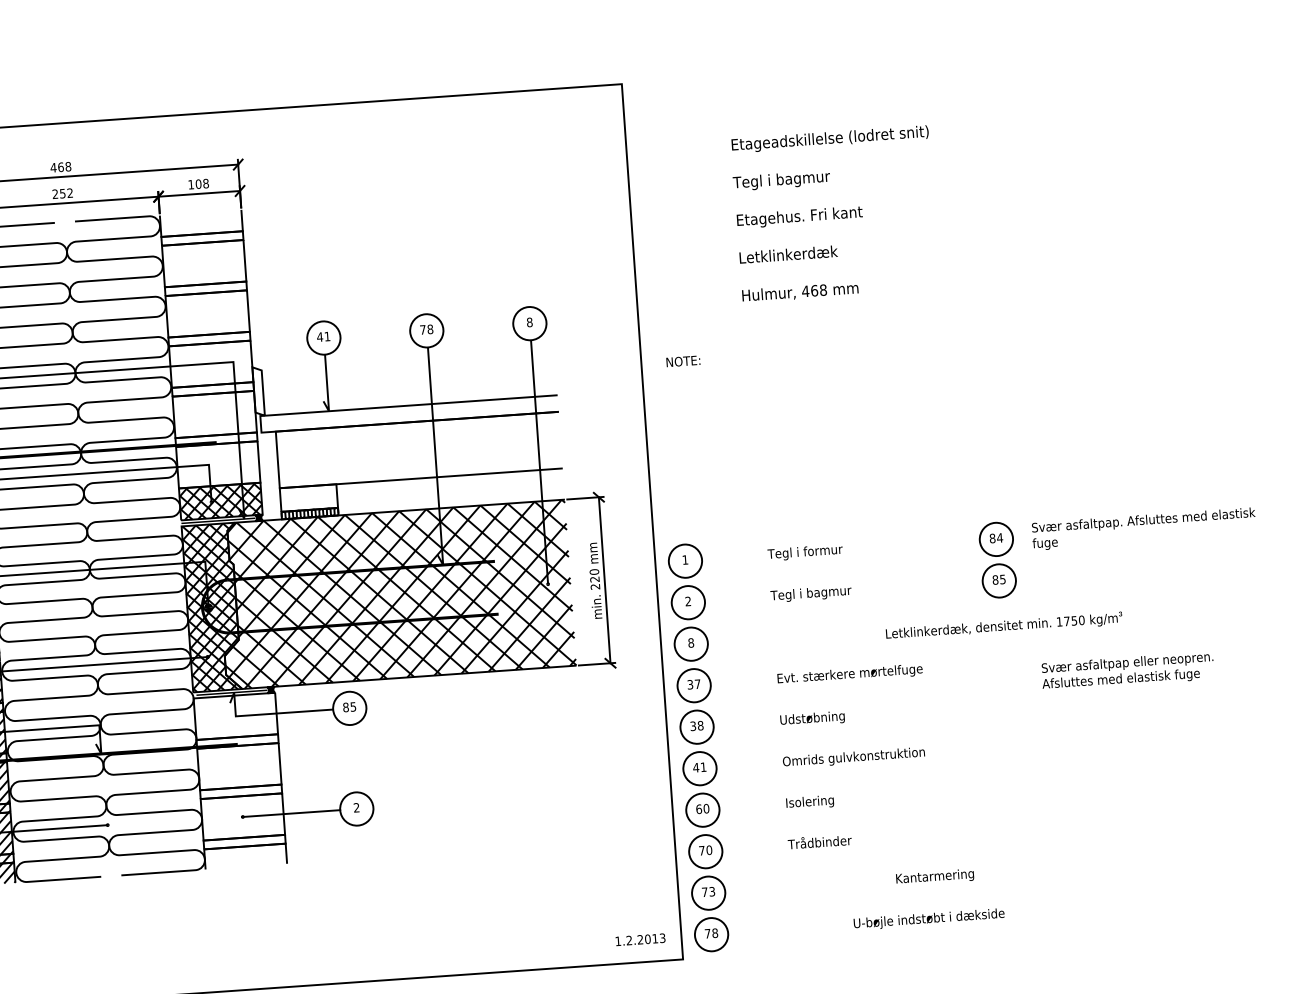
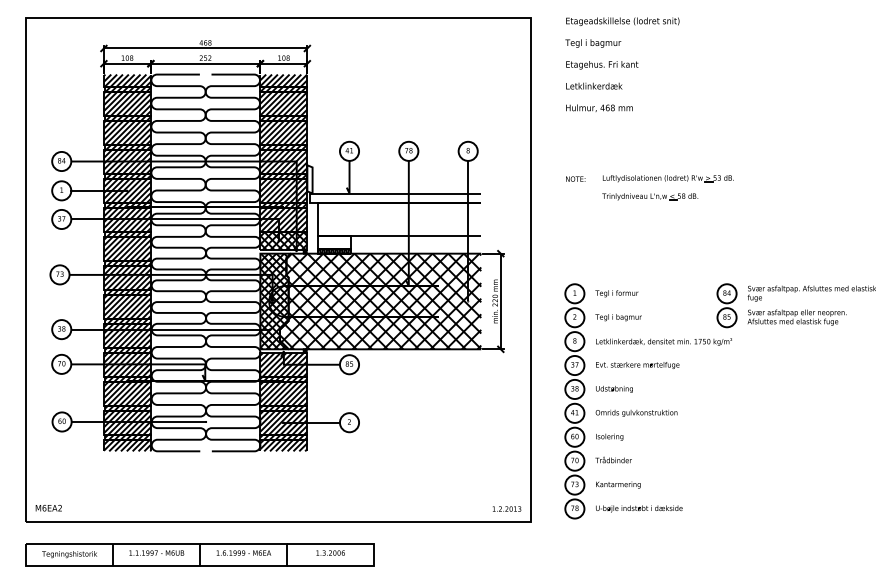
text: (834, 213) -> (622, 64), moved
hatch: (209, 348) -> (283, 152), added
part: (875, 351) -> (665, 181), added
text: (682, 360) -> (575, 178), moved
text: (1003, 625) -> (663, 341), moved
text: (1126, 671) -> (796, 317), moved
part: (697, 748) -> (574, 401), moved
hatch: (239, 780) -> (283, 401), added
text: (935, 876) -> (618, 484), moved
text: (929, 918) -> (639, 508), moved

